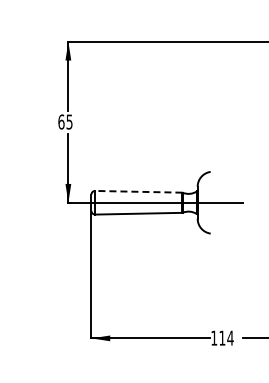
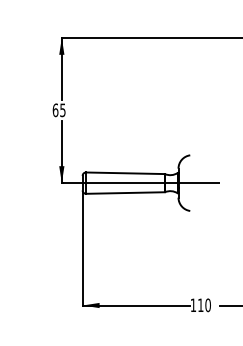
line: (138, 191) -> (125, 173), dashed -> solid
text: (230, 337) -> (208, 304), 114 -> 110

